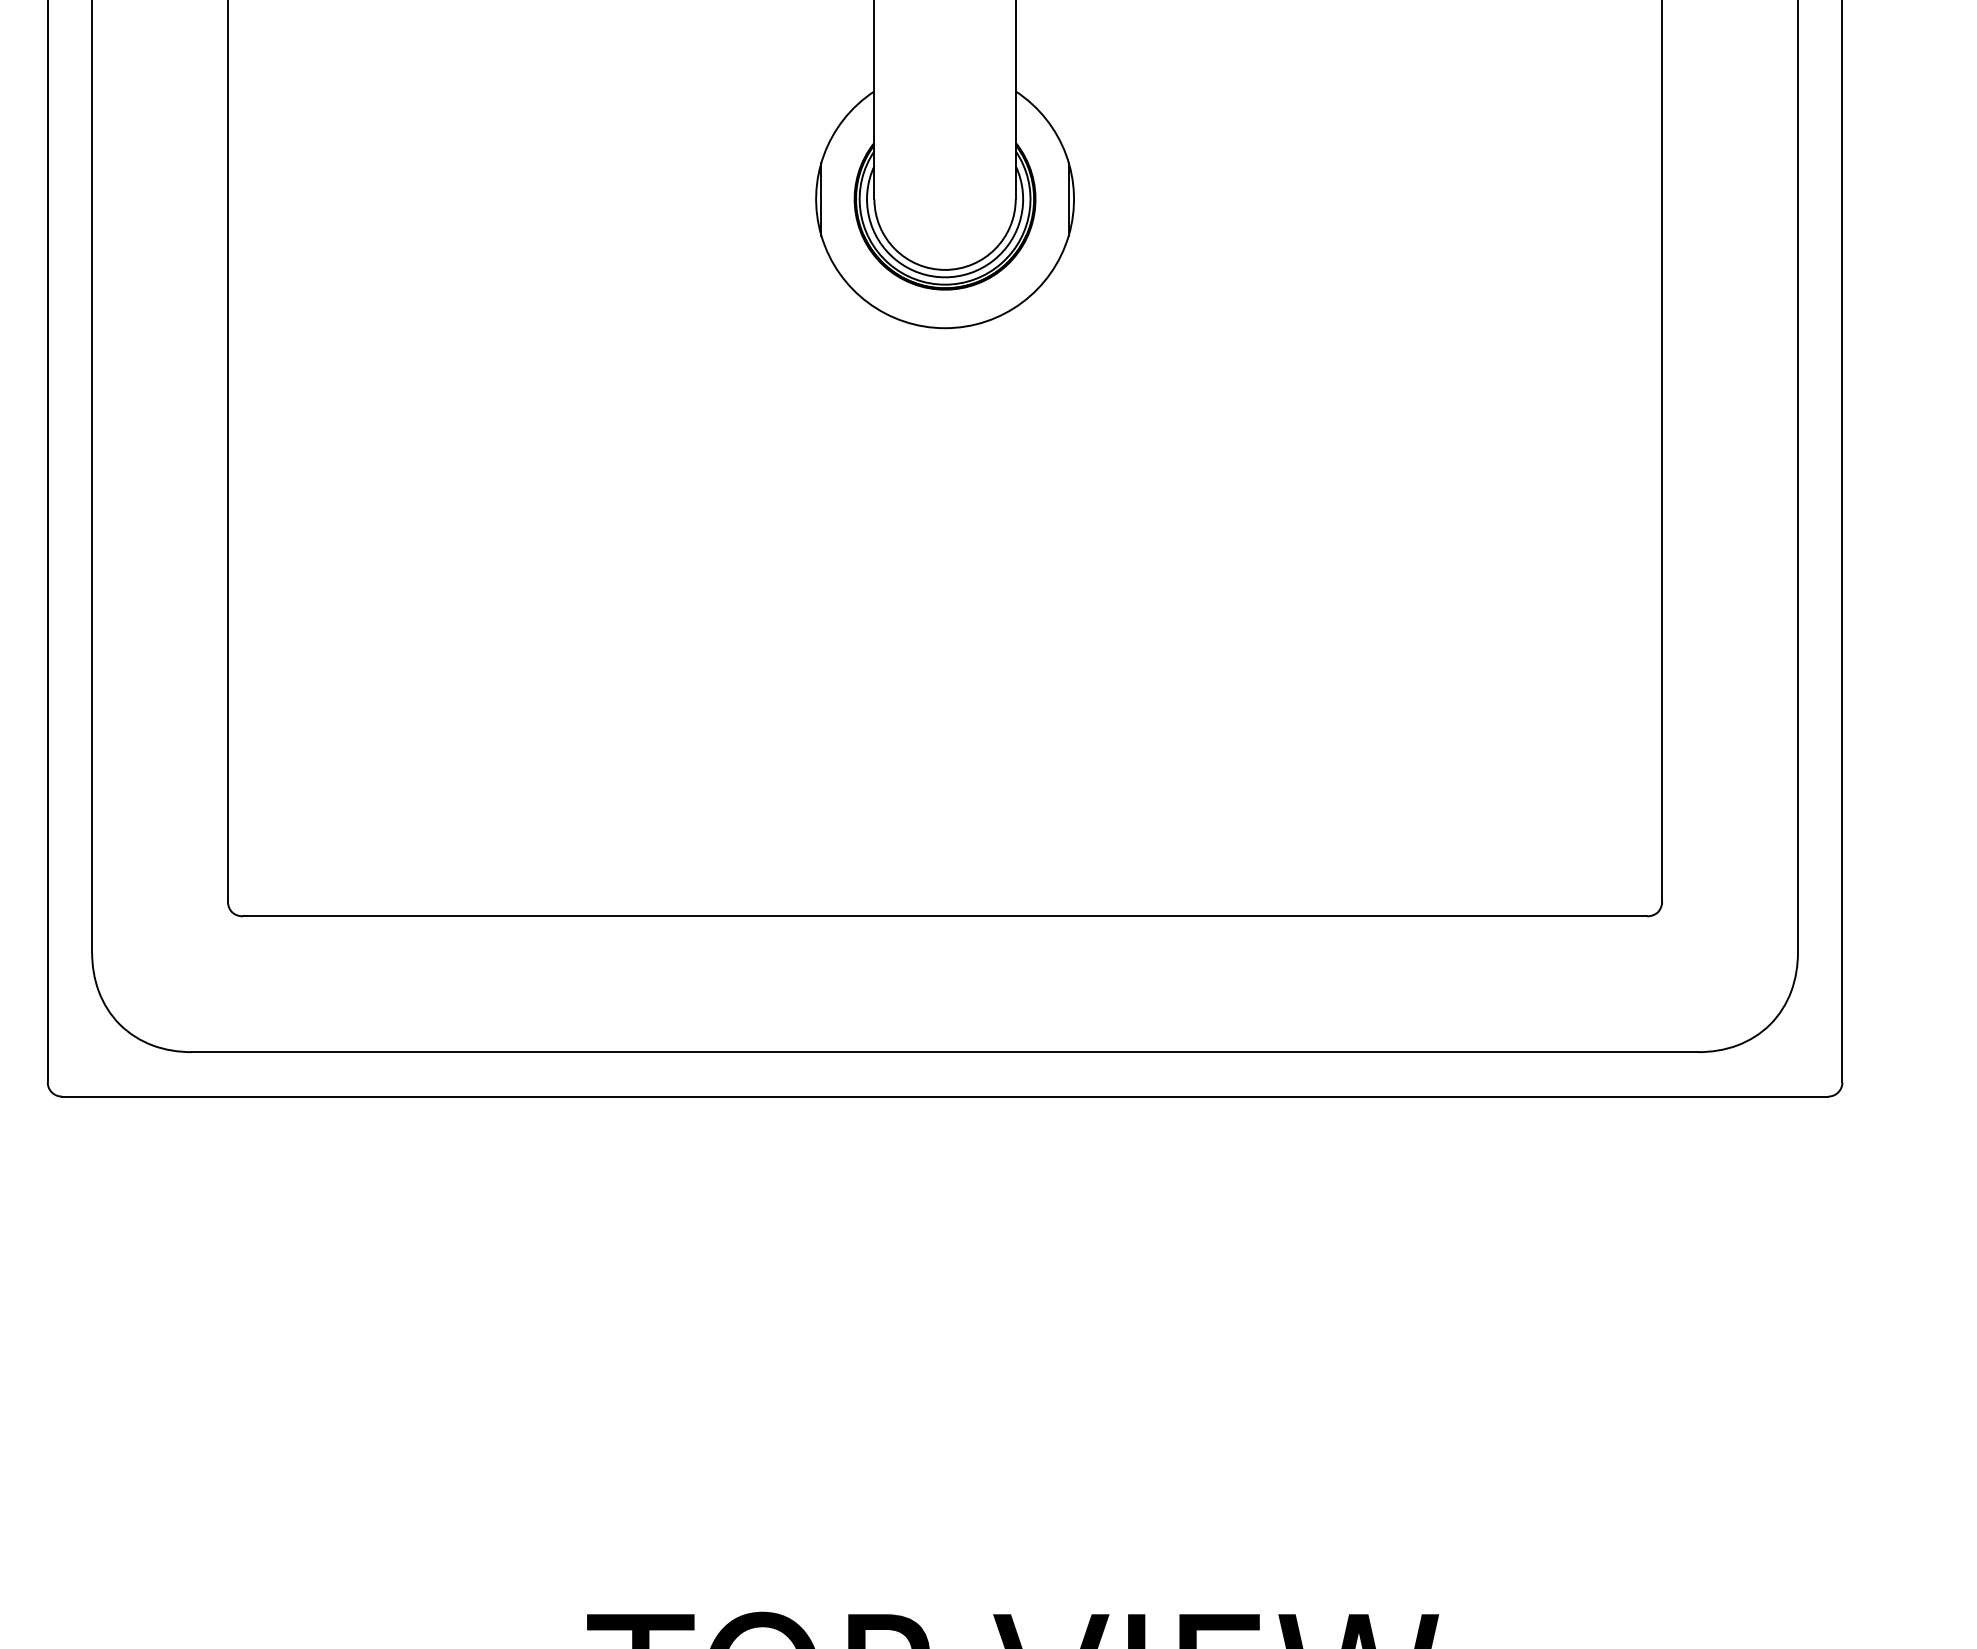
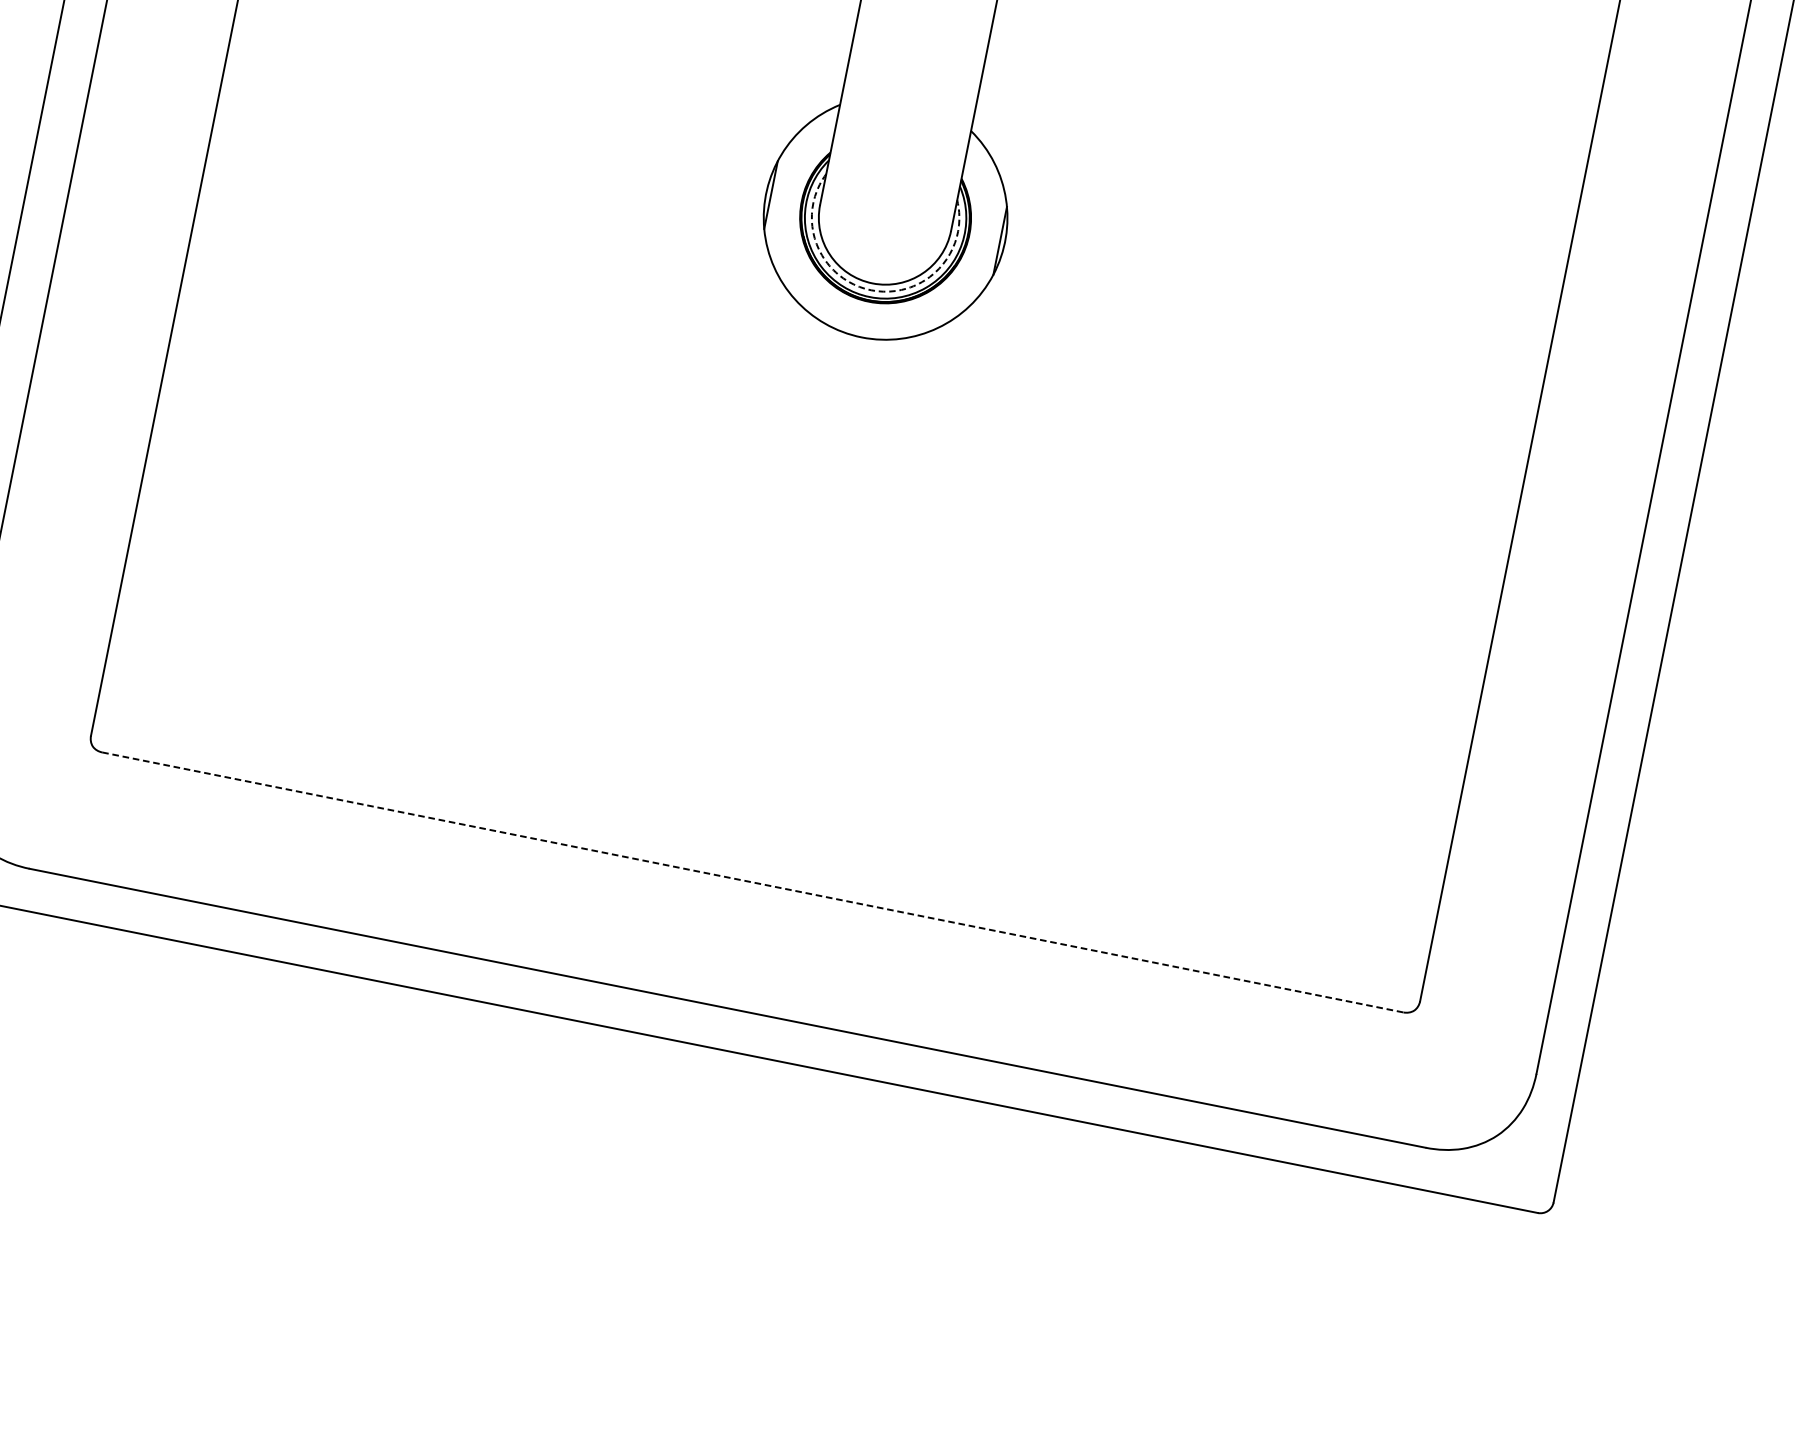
arc: (945, 277) -> (871, 290), solid -> dashed
line: (945, 916) -> (753, 882), solid -> dashed

